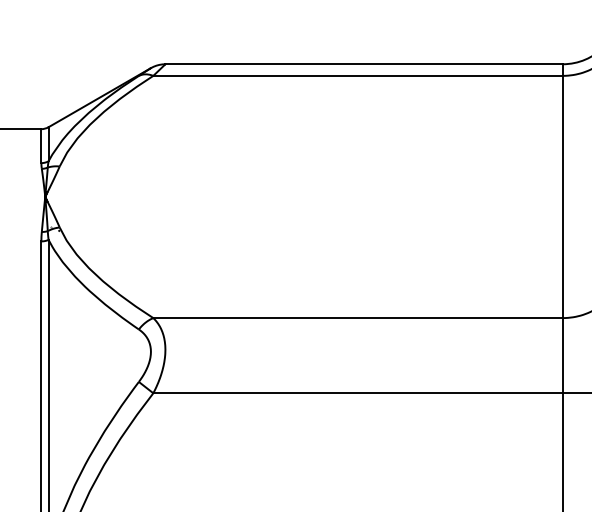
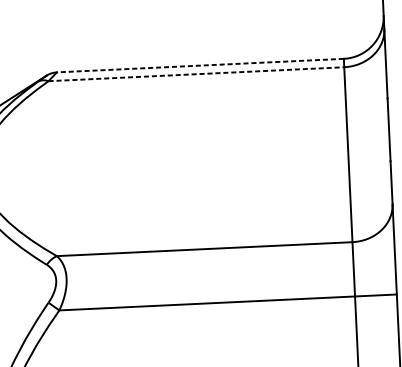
line: (364, 64) -> (200, 65), solid -> dashed
line: (358, 75) -> (196, 73), solid -> dashed

